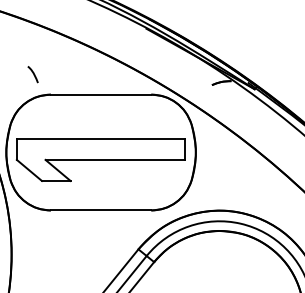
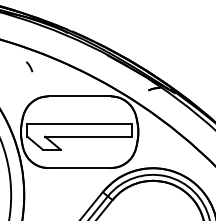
curve: (33, 73) -> (29, 66), moved

